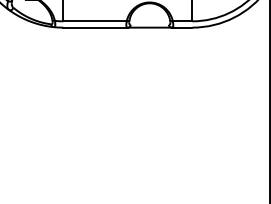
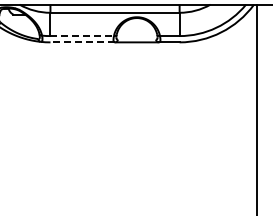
line: (95, 21) -> (82, 36), solid -> dashed
line: (95, 27) -> (82, 42), solid -> dashed

